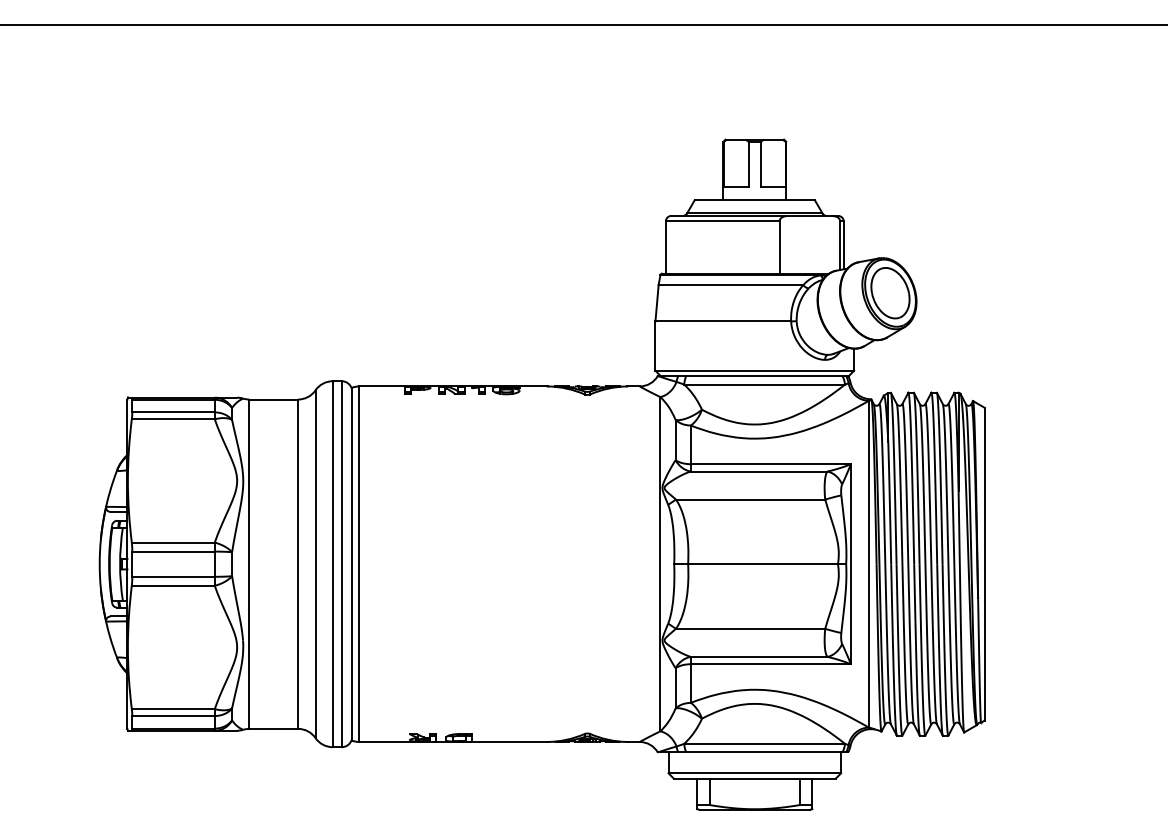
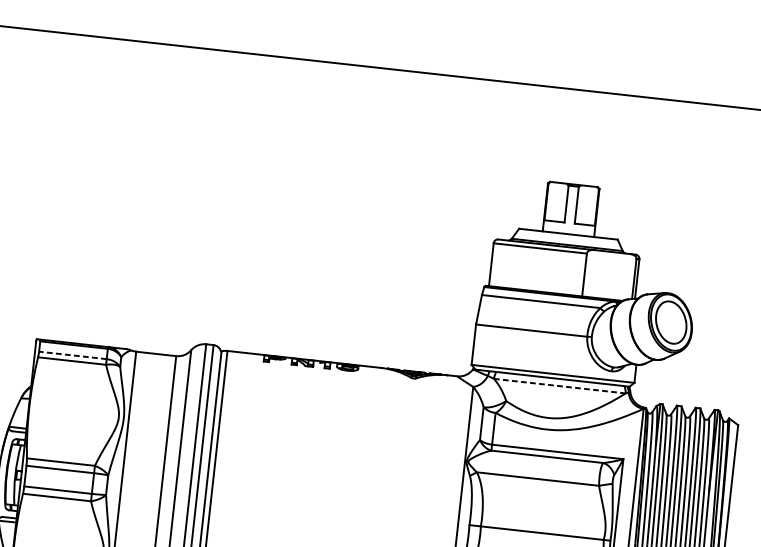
line: (765, 384) -> (560, 386), solid -> dashed
line: (173, 412) -> (72, 355), solid -> dashed

